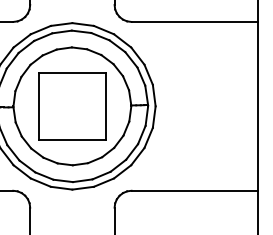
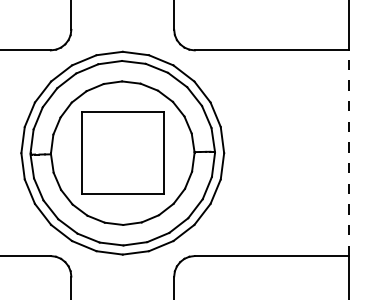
line: (257, 106) -> (348, 153), solid -> dashed

